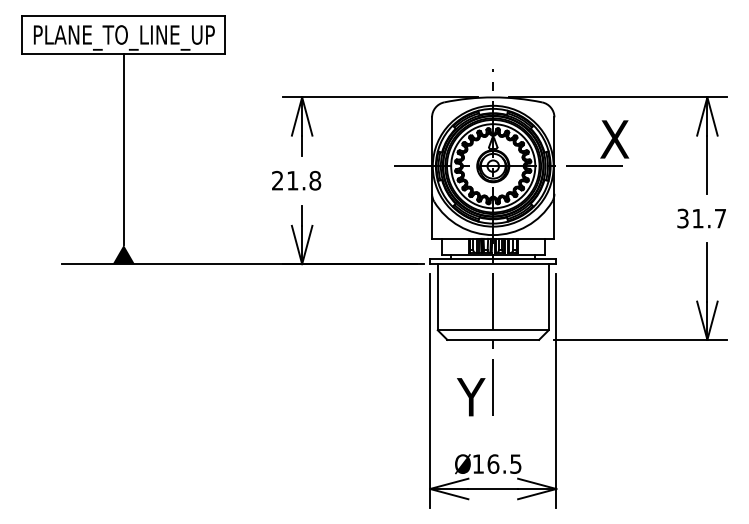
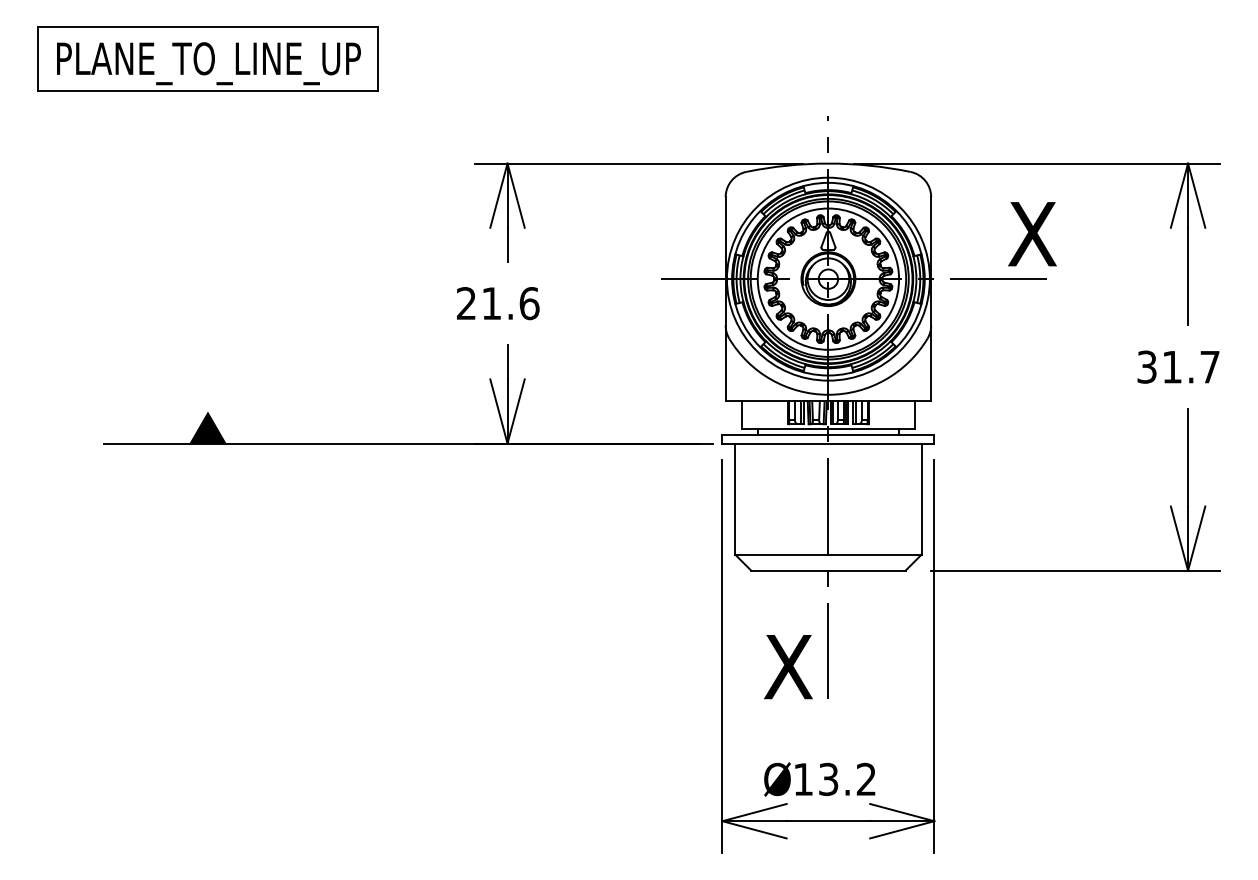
line: (123, 149) -> (207, 251), removed
text: (315, 180) -> (529, 303), 21.8 -> 21.6
text: (470, 397) -> (790, 667), Y -> X
text: (504, 463) -> (847, 778), 16.5 -> 13.2

